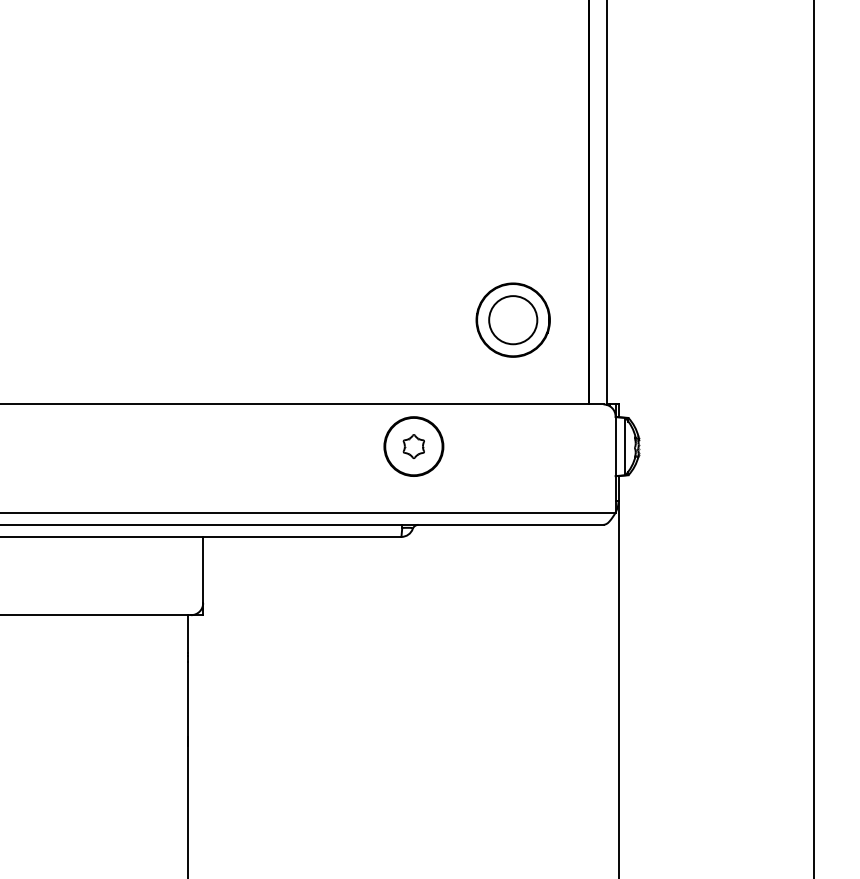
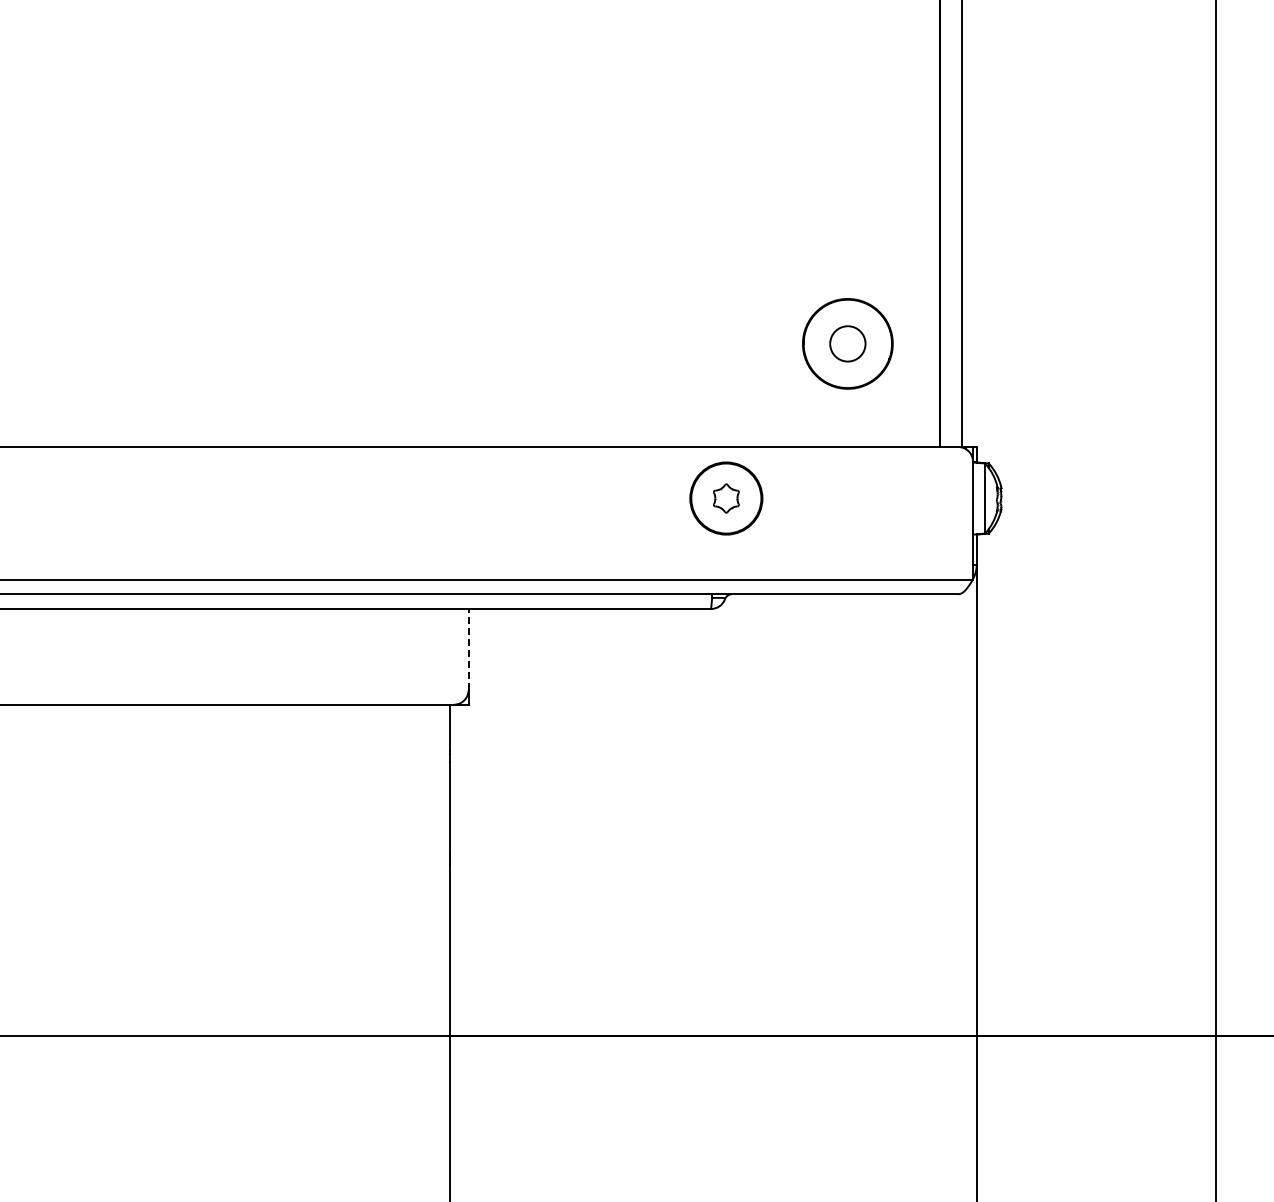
circle: (512, 319) -> (847, 343), size x0.6
line: (203, 570) -> (468, 649), solid -> dashed

